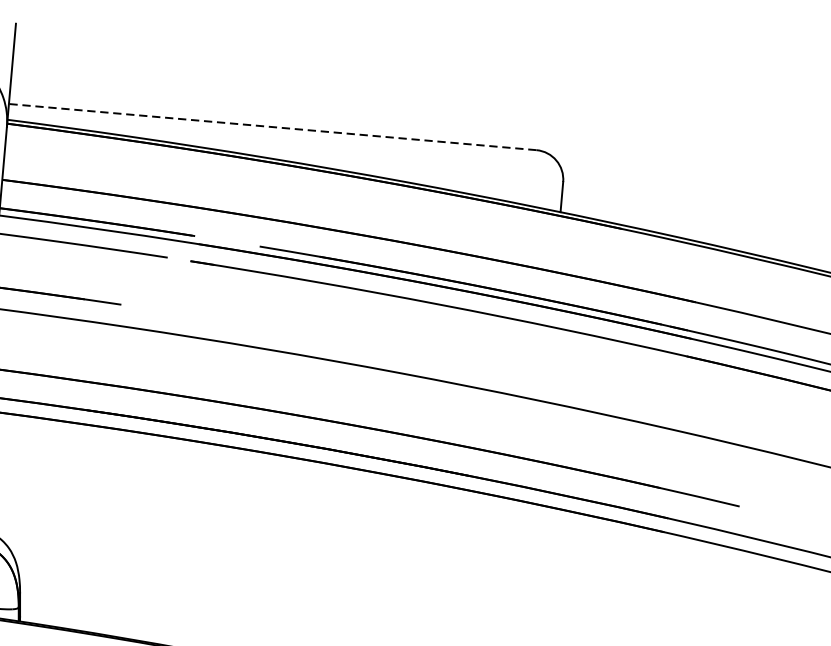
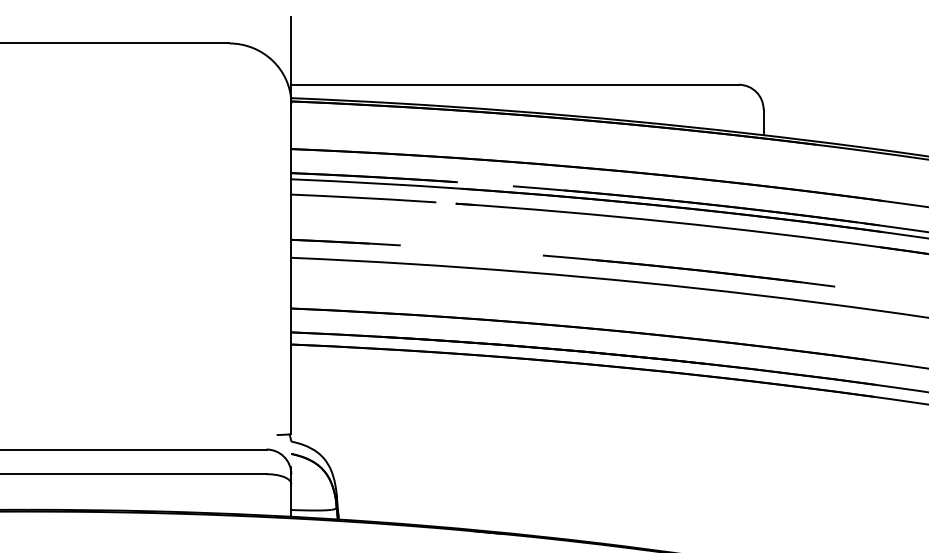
line: (273, 126) -> (515, 84), dashed -> solid
part: (458, 363) -> (688, 270), added

